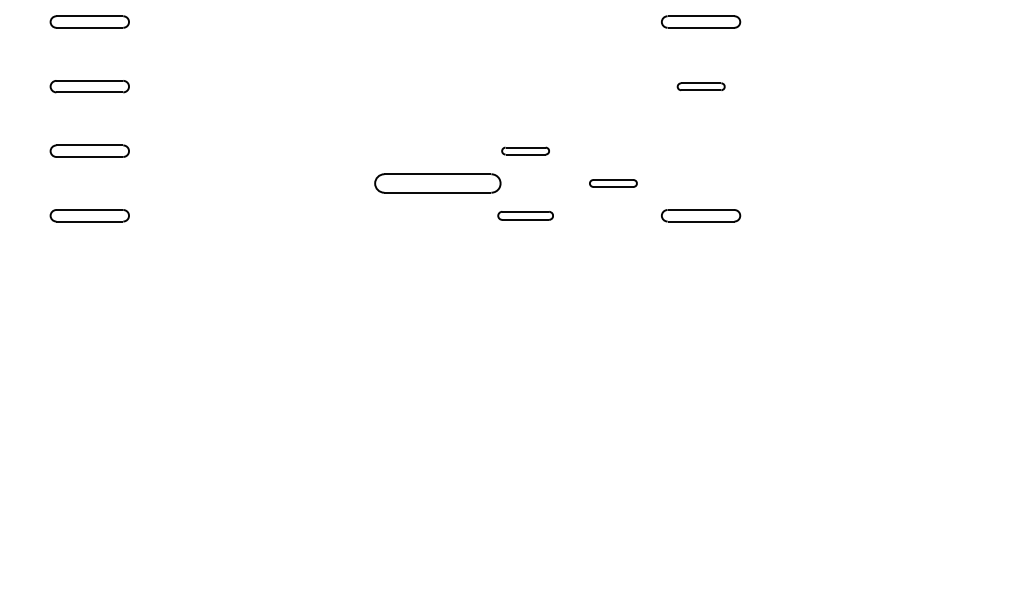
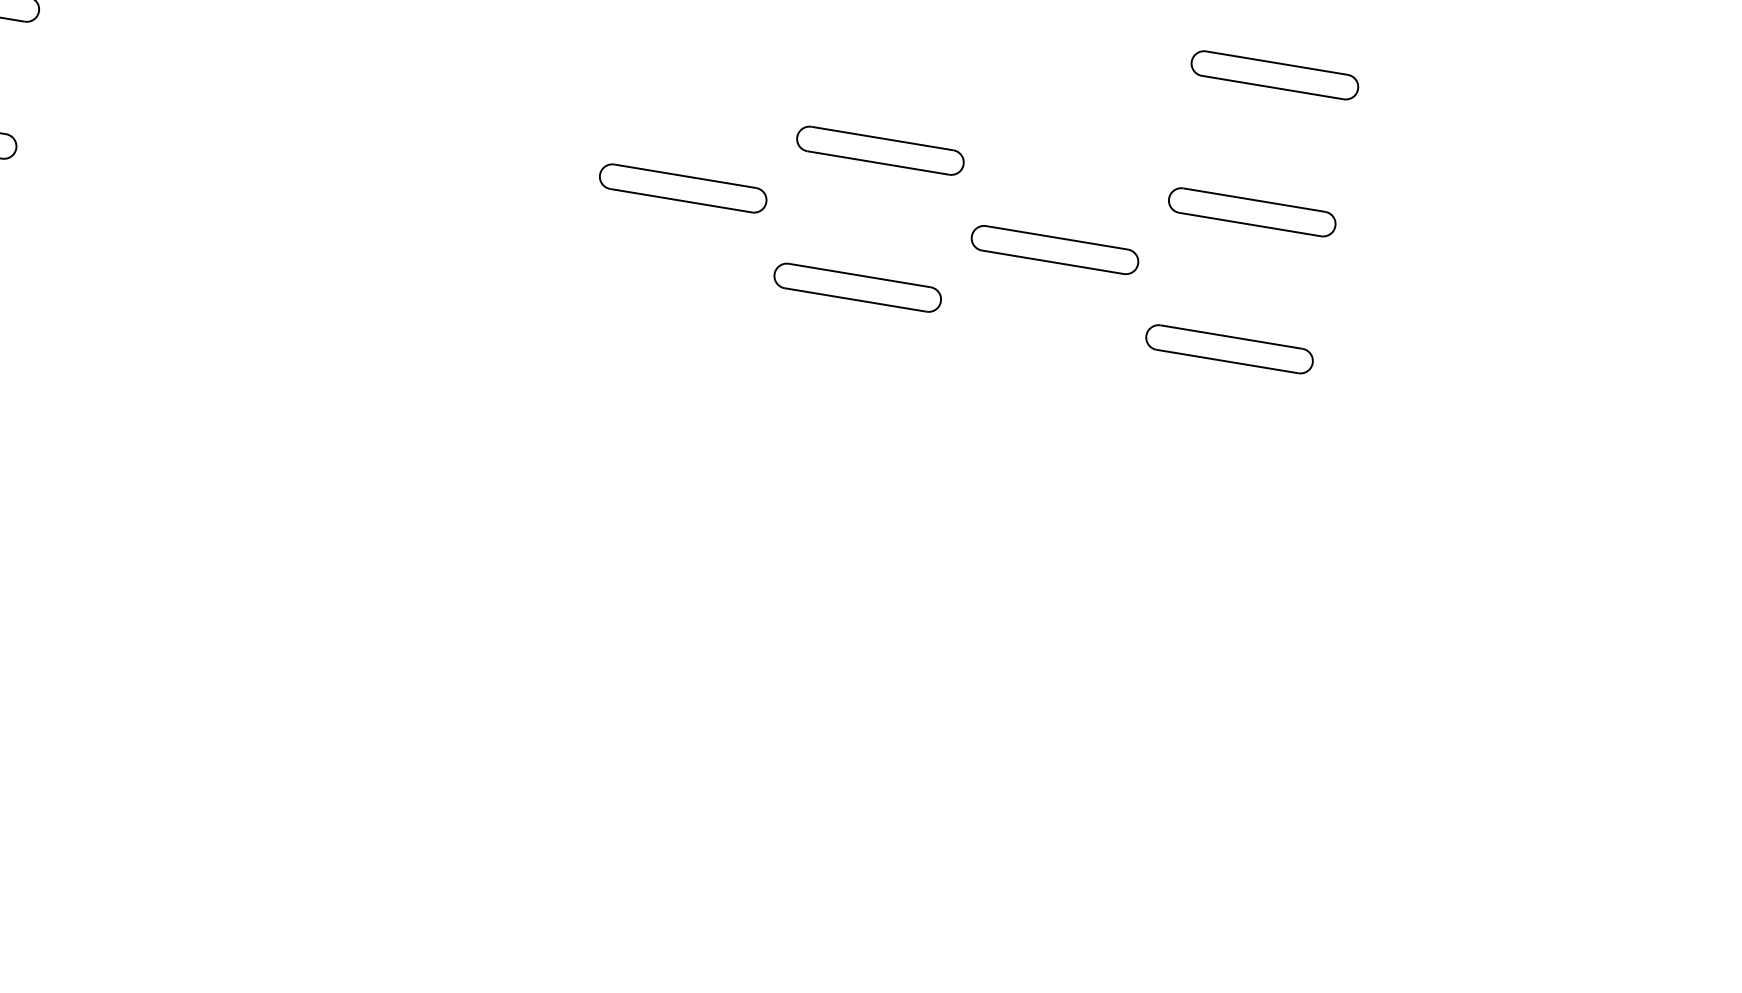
part: (701, 86) -> (1275, 75), size x1.67
part: (525, 150) -> (880, 149), size x1.67
part: (701, 150) -> (1253, 210), added
part: (438, 183) -> (684, 188), size x0.62
part: (613, 183) -> (1055, 250), size x1.67
part: (525, 215) -> (857, 287), size x1.43

